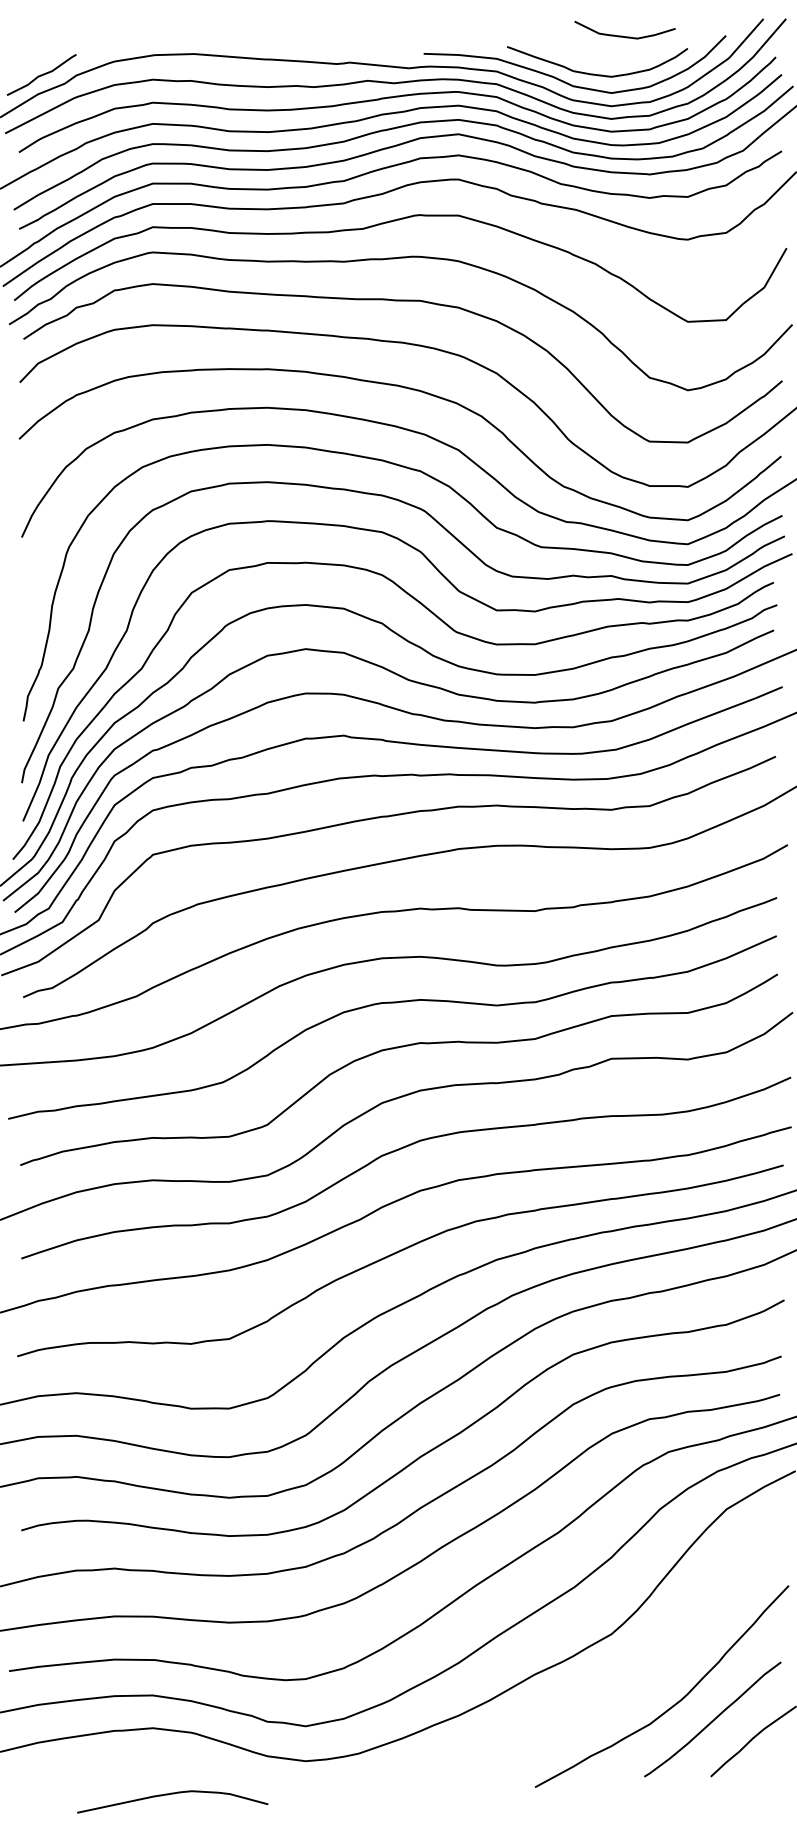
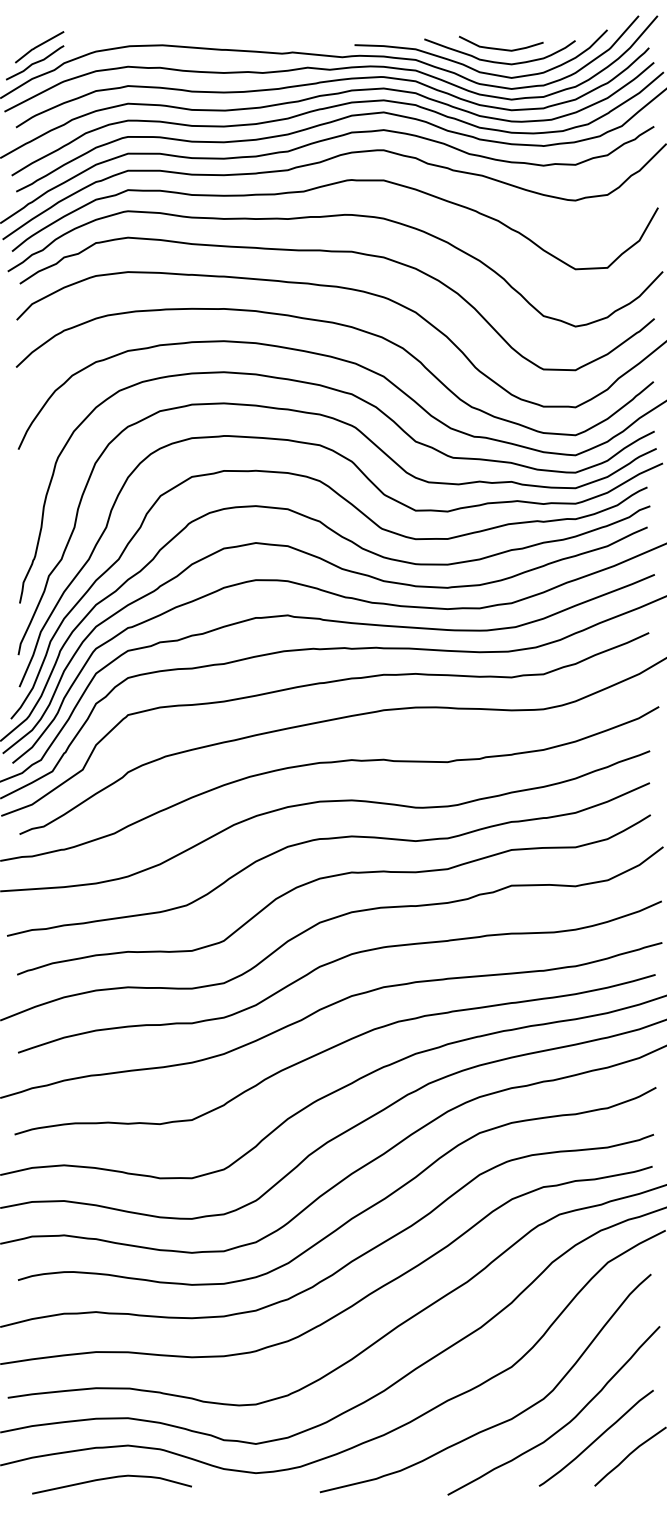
curve: (622, 35) -> (499, 48), moved
line: (46, 55) -> (39, 46), added
curve: (603, 1698) -> (504, 1420), added
curve: (172, 1794) -> (111, 1478), moved

